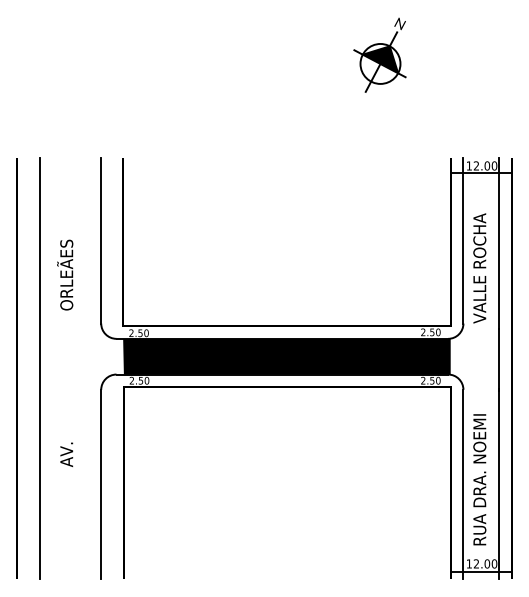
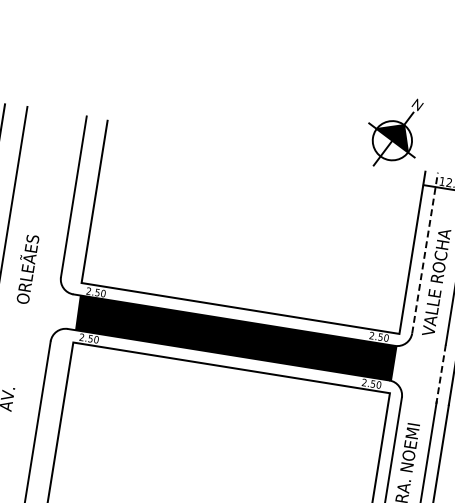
part: (379, 54) -> (392, 131), moved
line: (463, 240) -> (425, 252), solid -> dashed
text: (65, 274) -> (26, 268), moved
line: (499, 360) -> (441, 374), solid -> dashed

